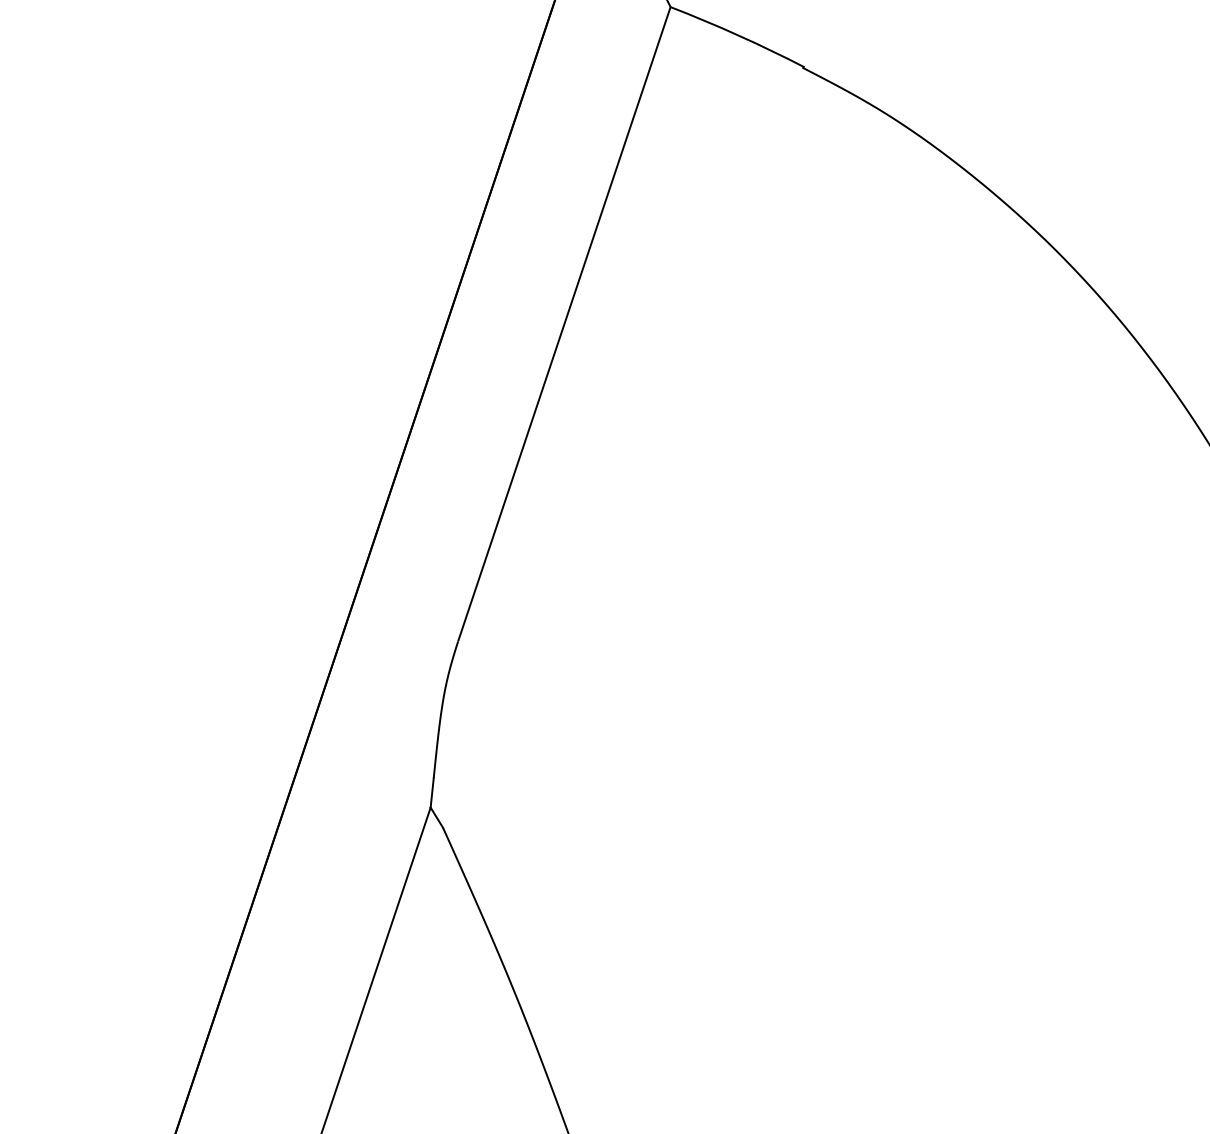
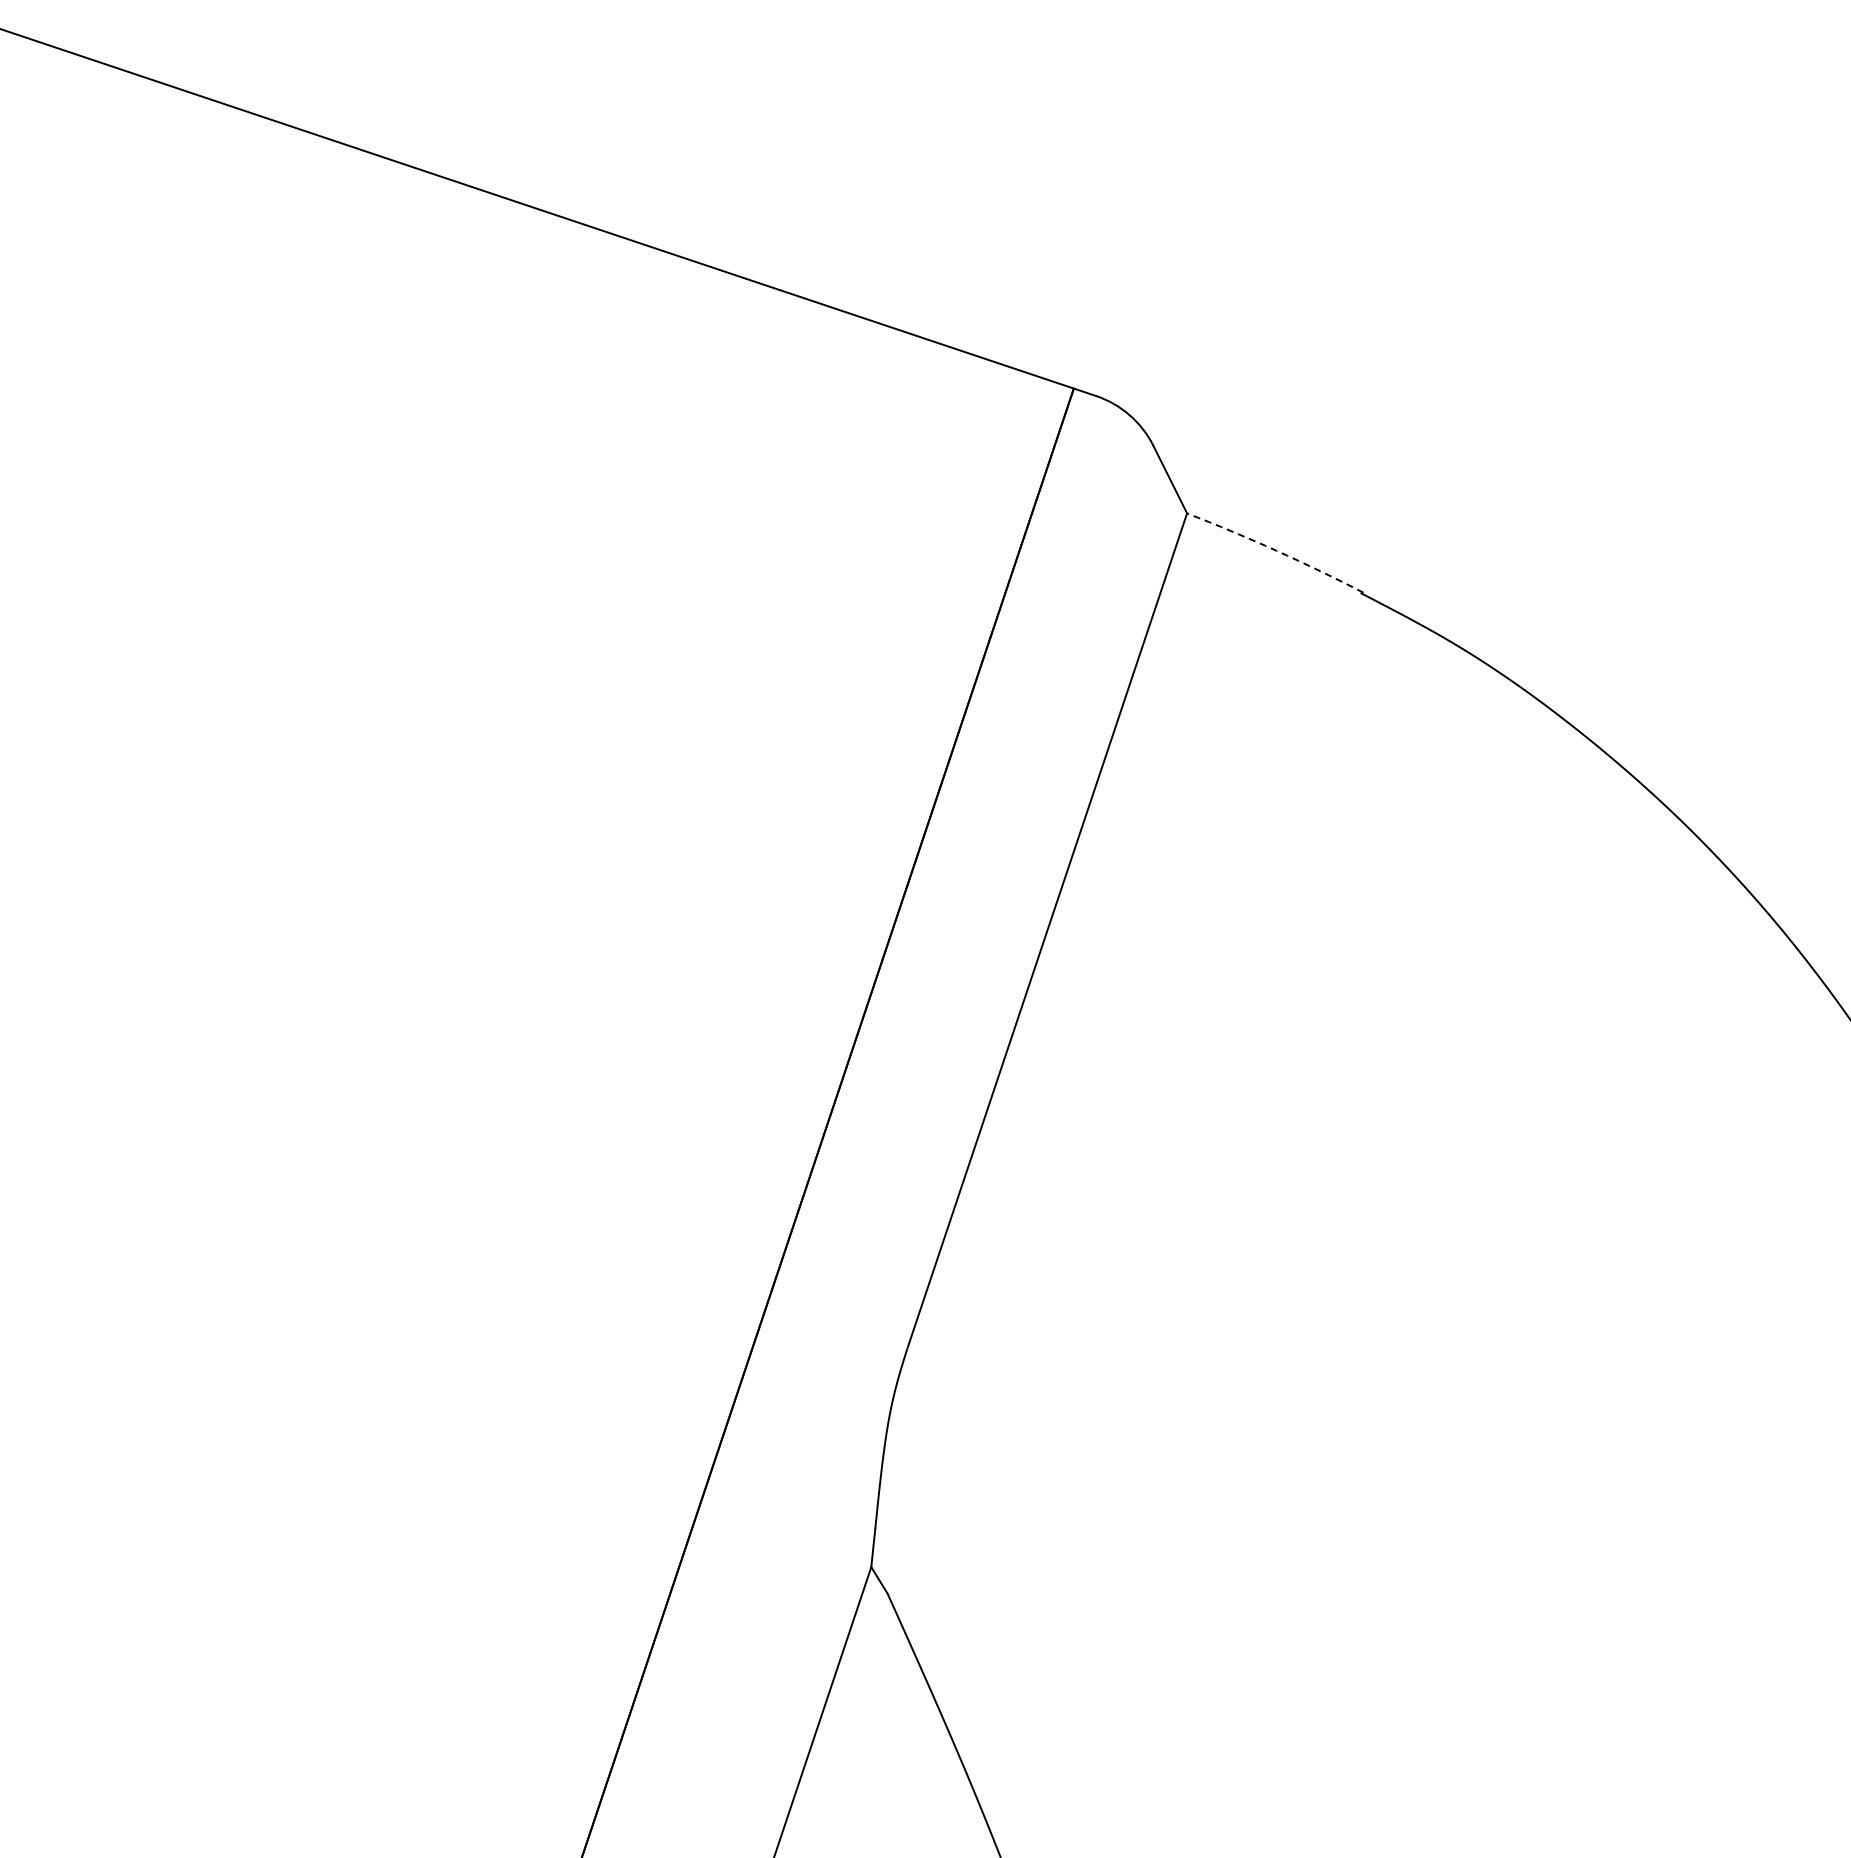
arc: (738, 35) -> (1276, 550), solid -> dashed

